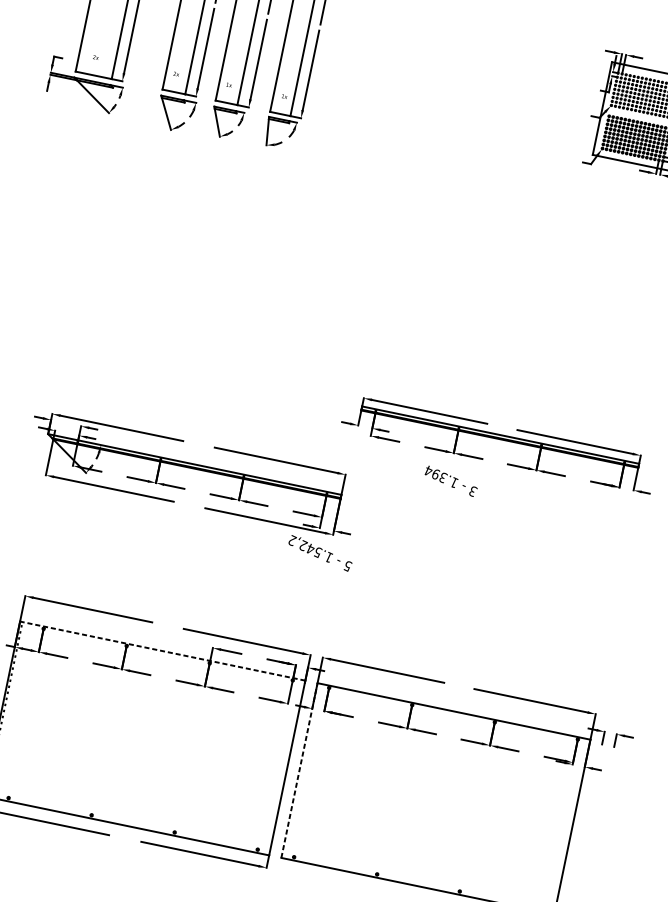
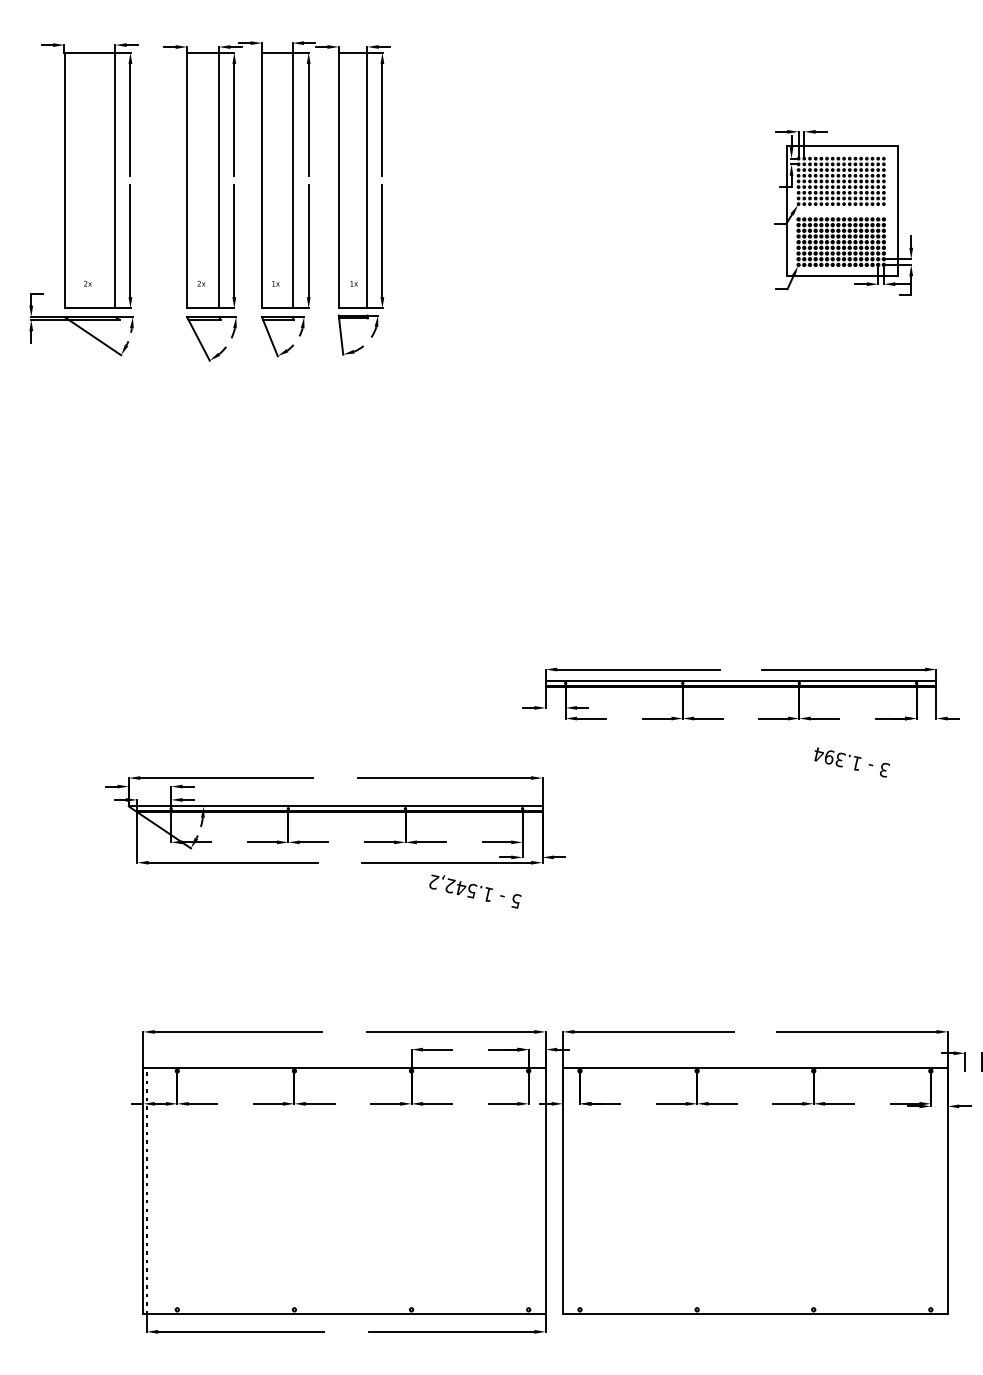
text: (450, 481) -> (851, 762), moved
text: (320, 553) -> (475, 891), moved
line: (162, 650) -> (344, 1067), dashed -> solid
line: (299, 770) -> (562, 1190), dashed -> solid

